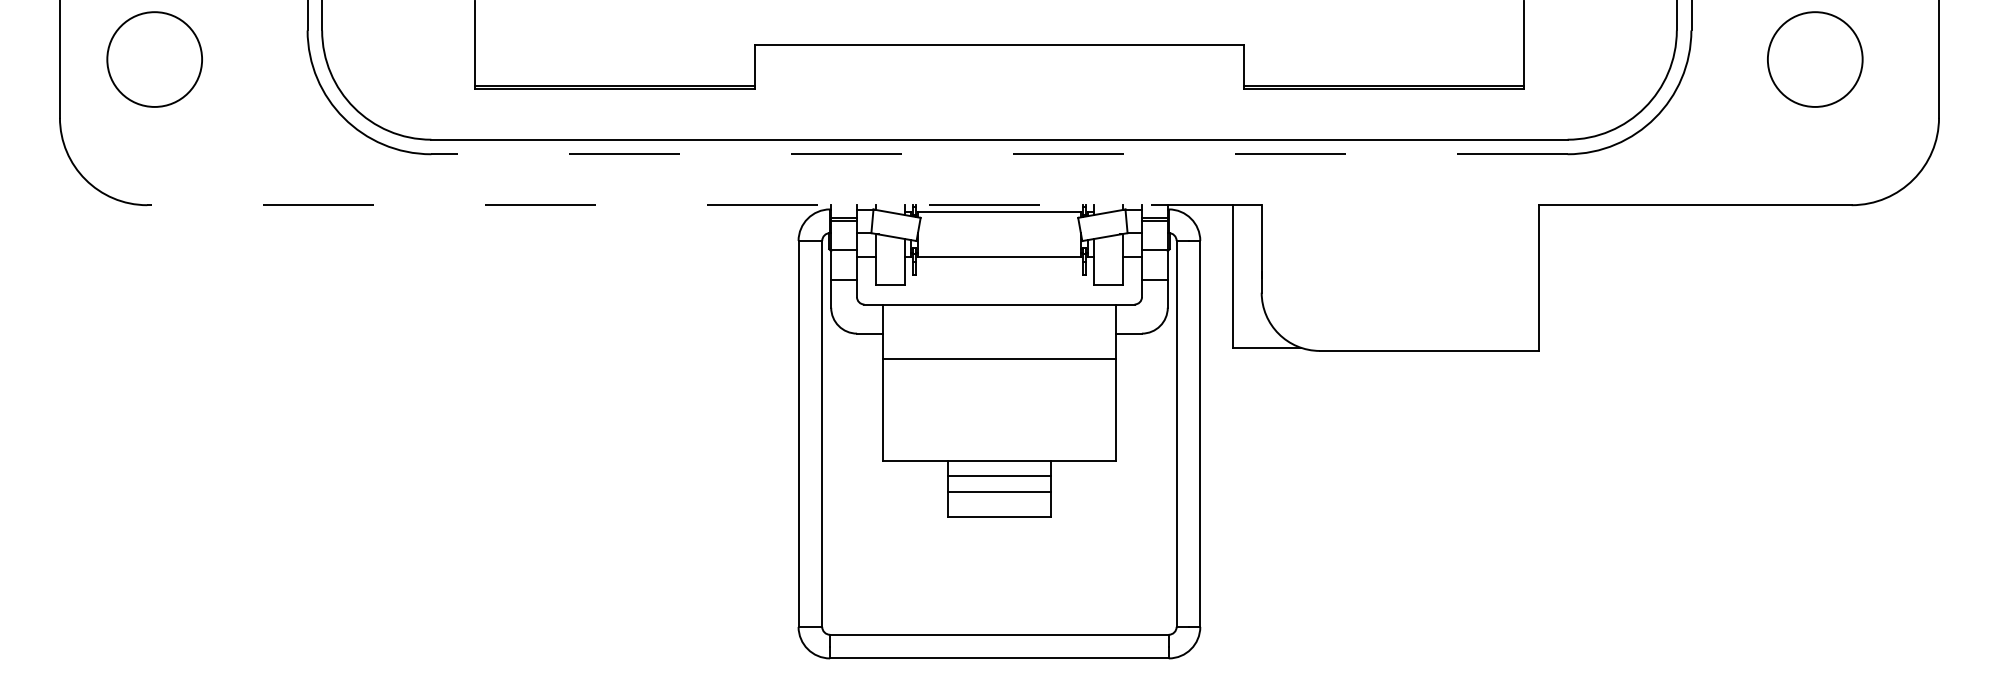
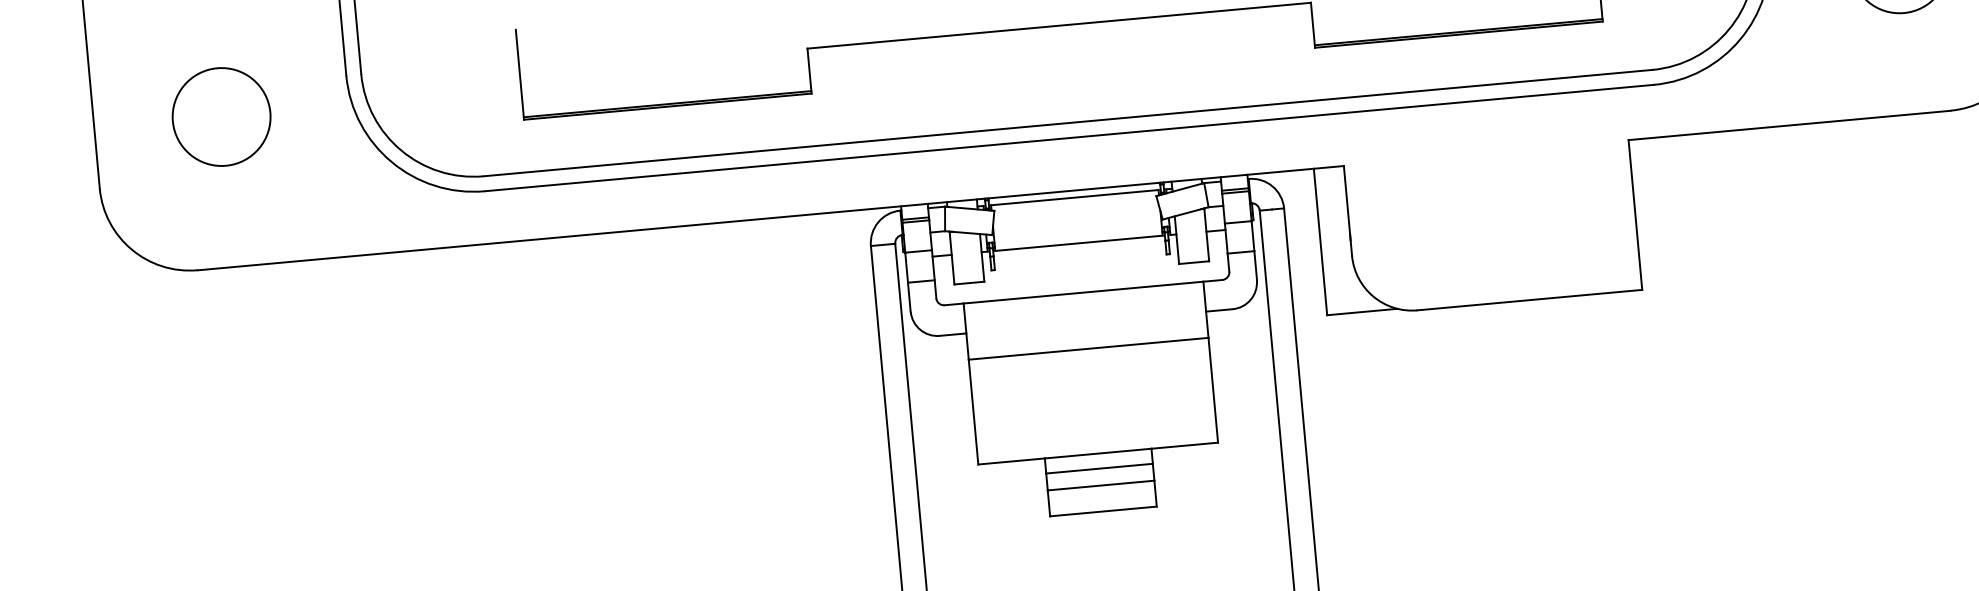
circle: (154, 59) -> (221, 116), moved
line: (999, 154) -> (1069, 138), dashed -> solid
line: (704, 205) -> (770, 218), dashed -> solid

